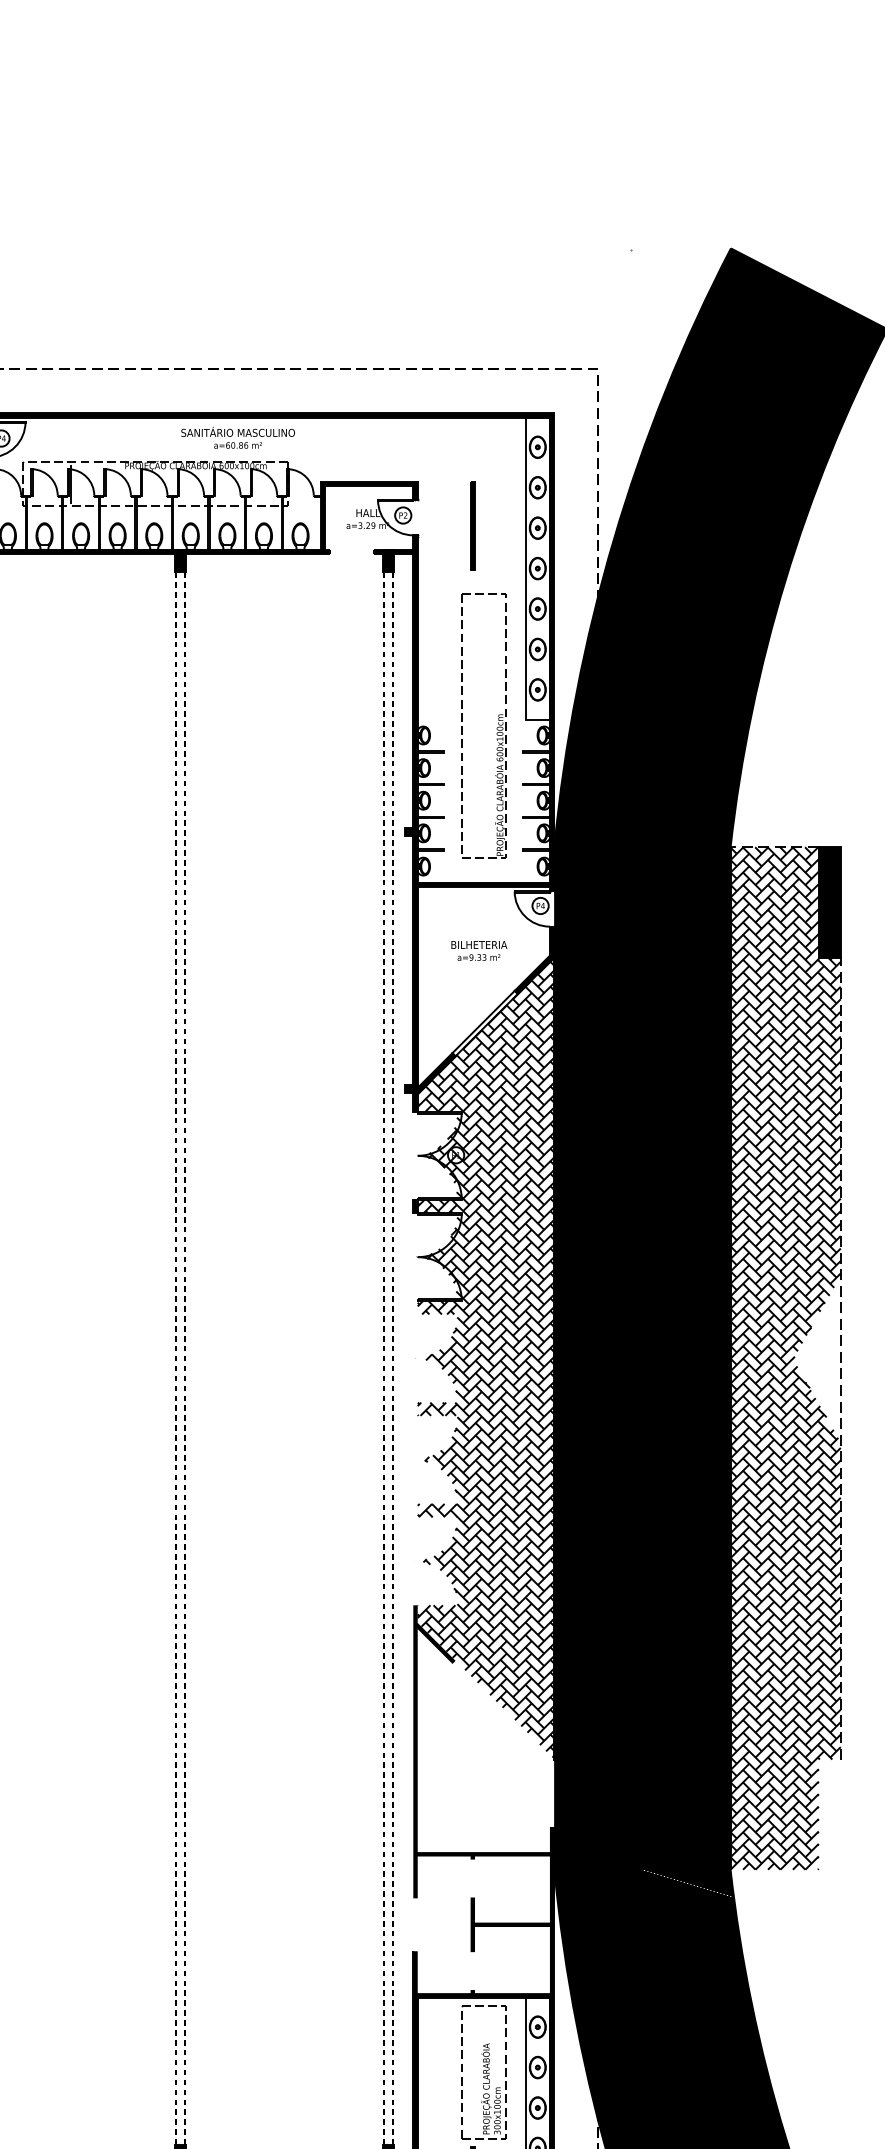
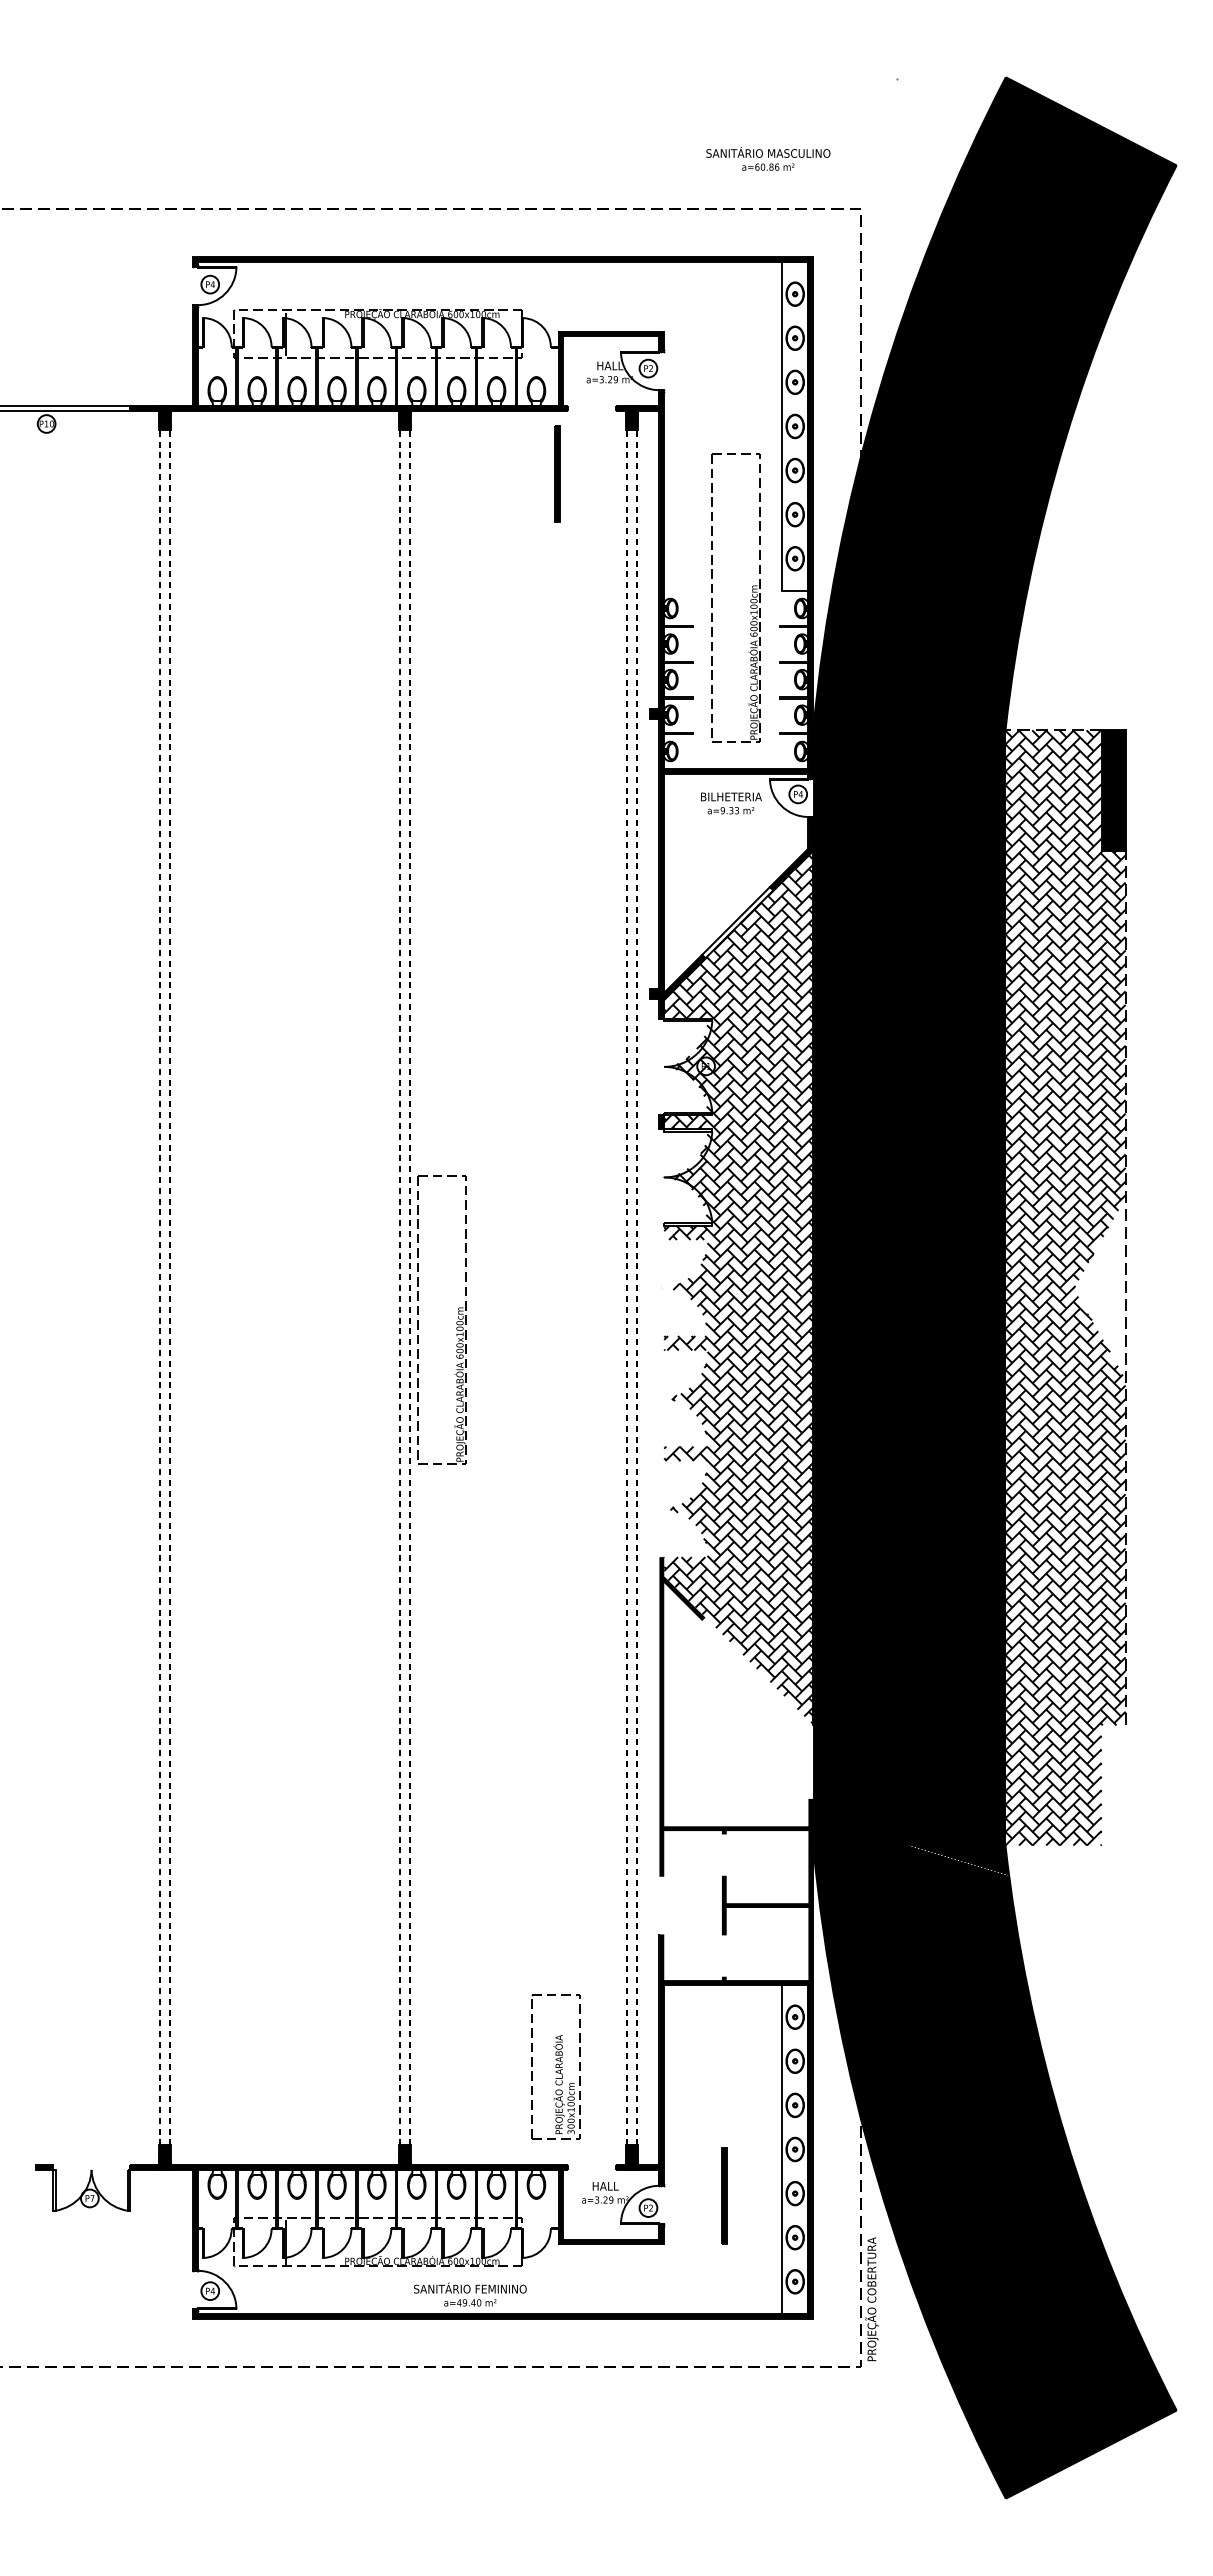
text: (238, 437) -> (768, 158), moved
part: (472, 525) -> (557, 473), moved
text: (479, 950) -> (731, 803), moved
part: (227, 1390) -> (456, 1322), added
part: (483, 2072) -> (555, 2066), moved

